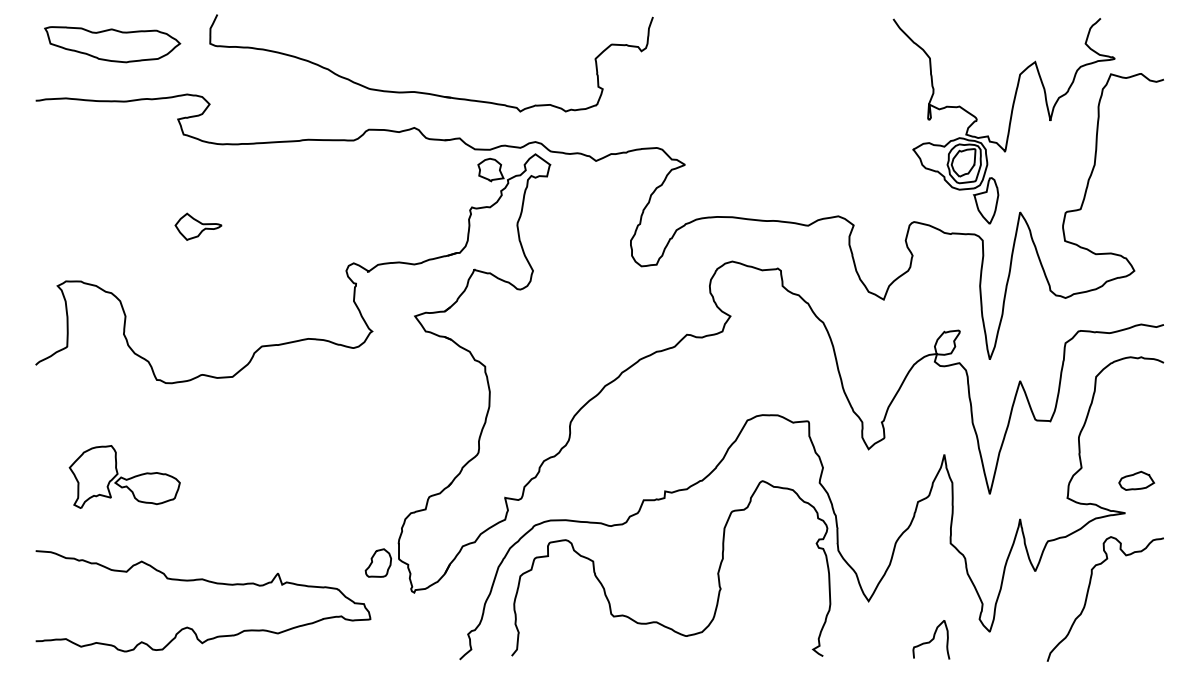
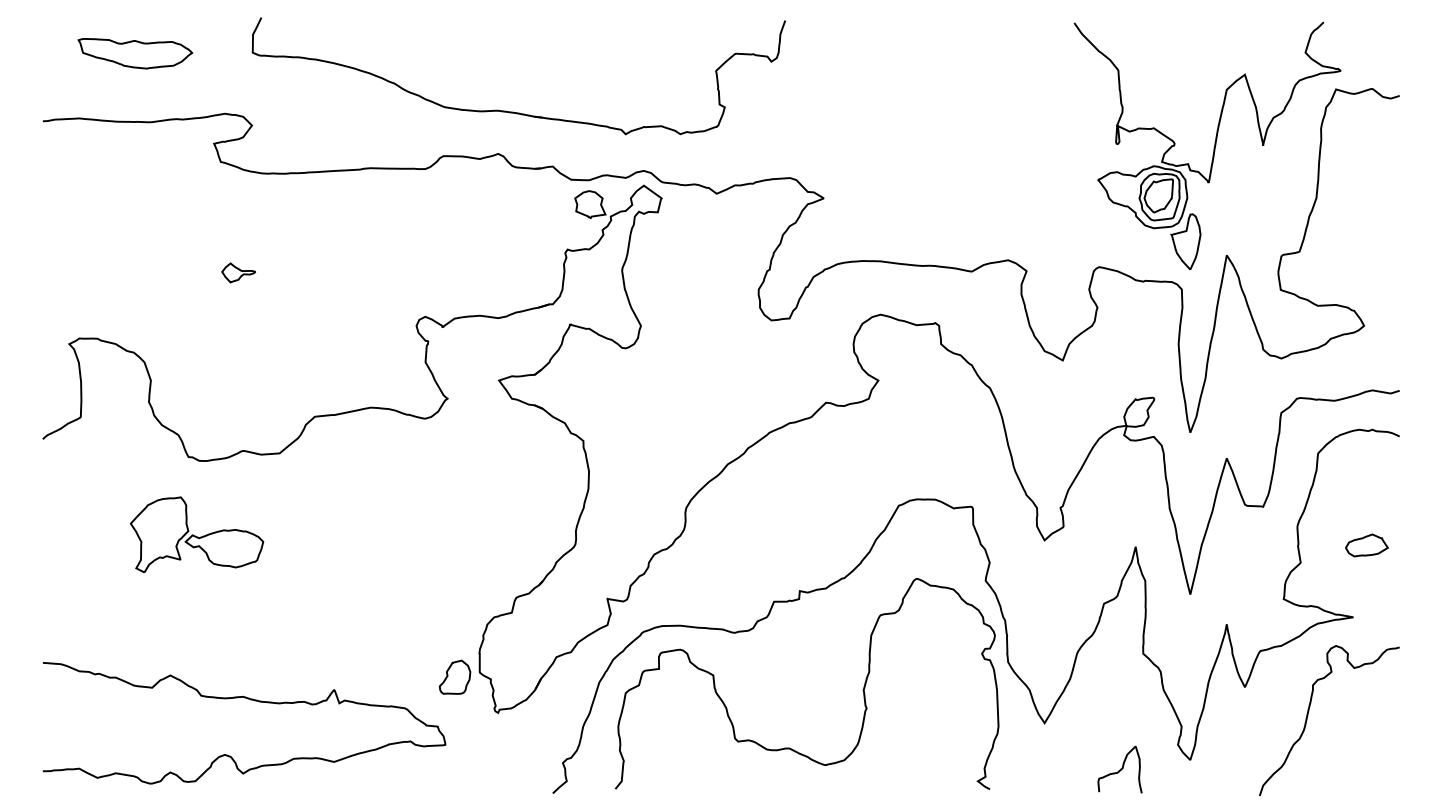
part: (112, 44) -> (135, 53), size x0.7
part: (198, 226) -> (238, 272), size x0.6
part: (124, 476) -> (196, 534), moved
part: (1136, 480) -> (1366, 545), moved

